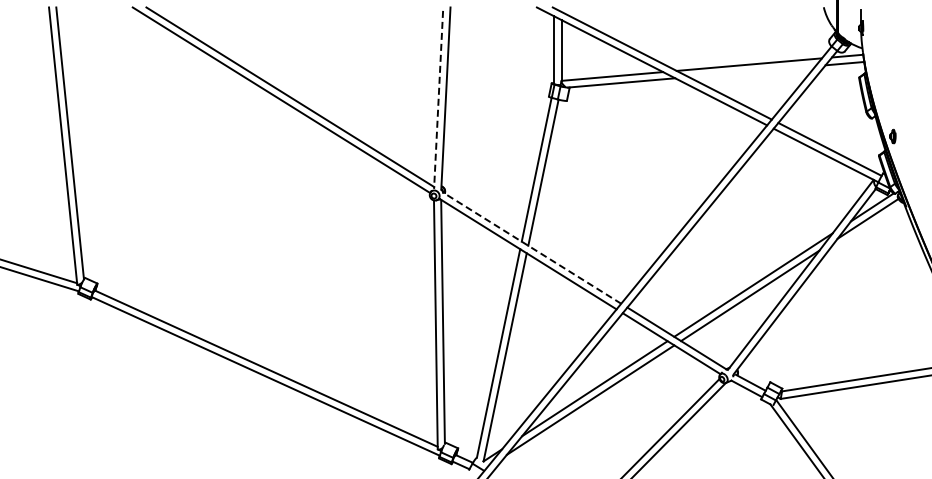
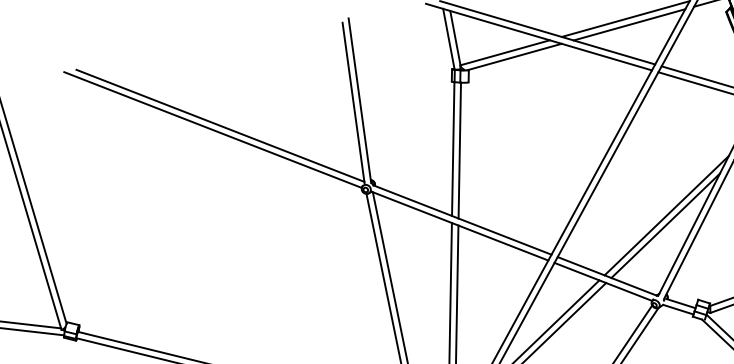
line: (751, 71) -> (628, 24), added
line: (438, 100) -> (353, 103), dashed -> solid
line: (532, 248) -> (462, 220), dashed -> solid

